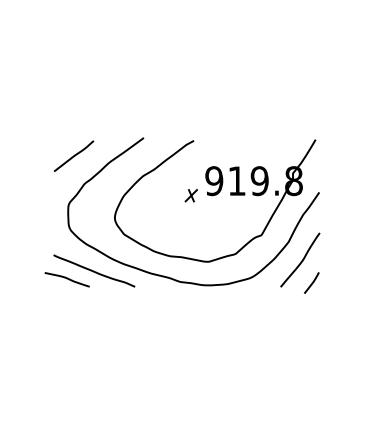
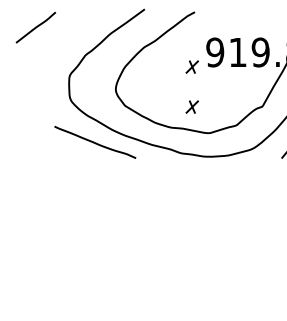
line: (73, 155) -> (35, 26), moved
part: (190, 235) -> (191, 106), added
curve: (66, 279) -> (67, 150), removed

